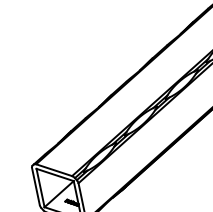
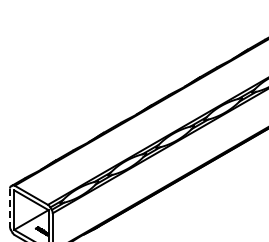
line: (35, 187) -> (9, 208), solid -> dashed

